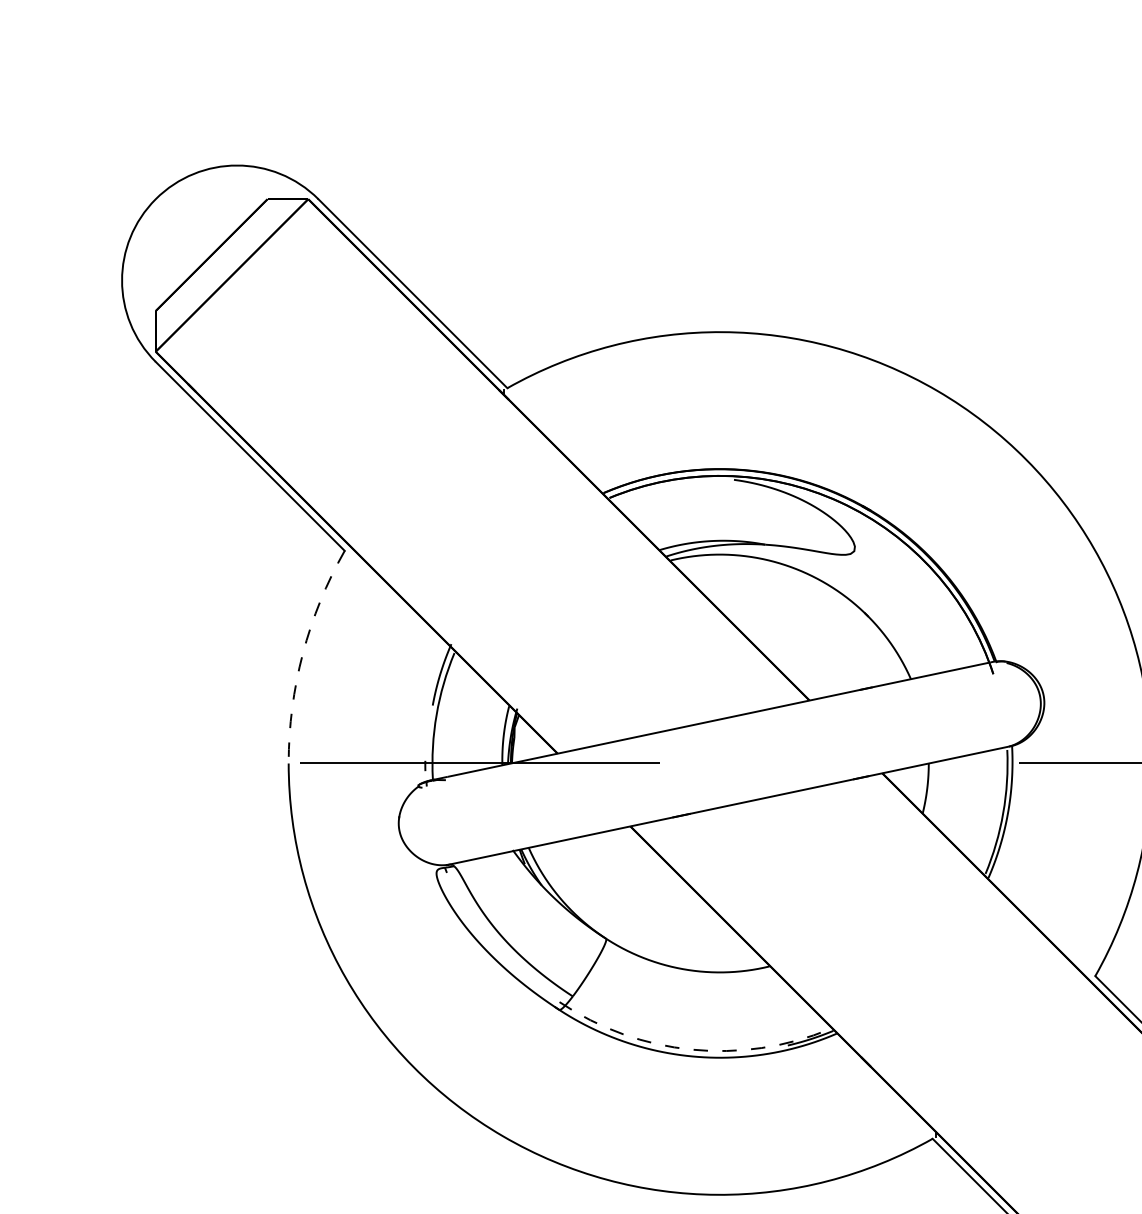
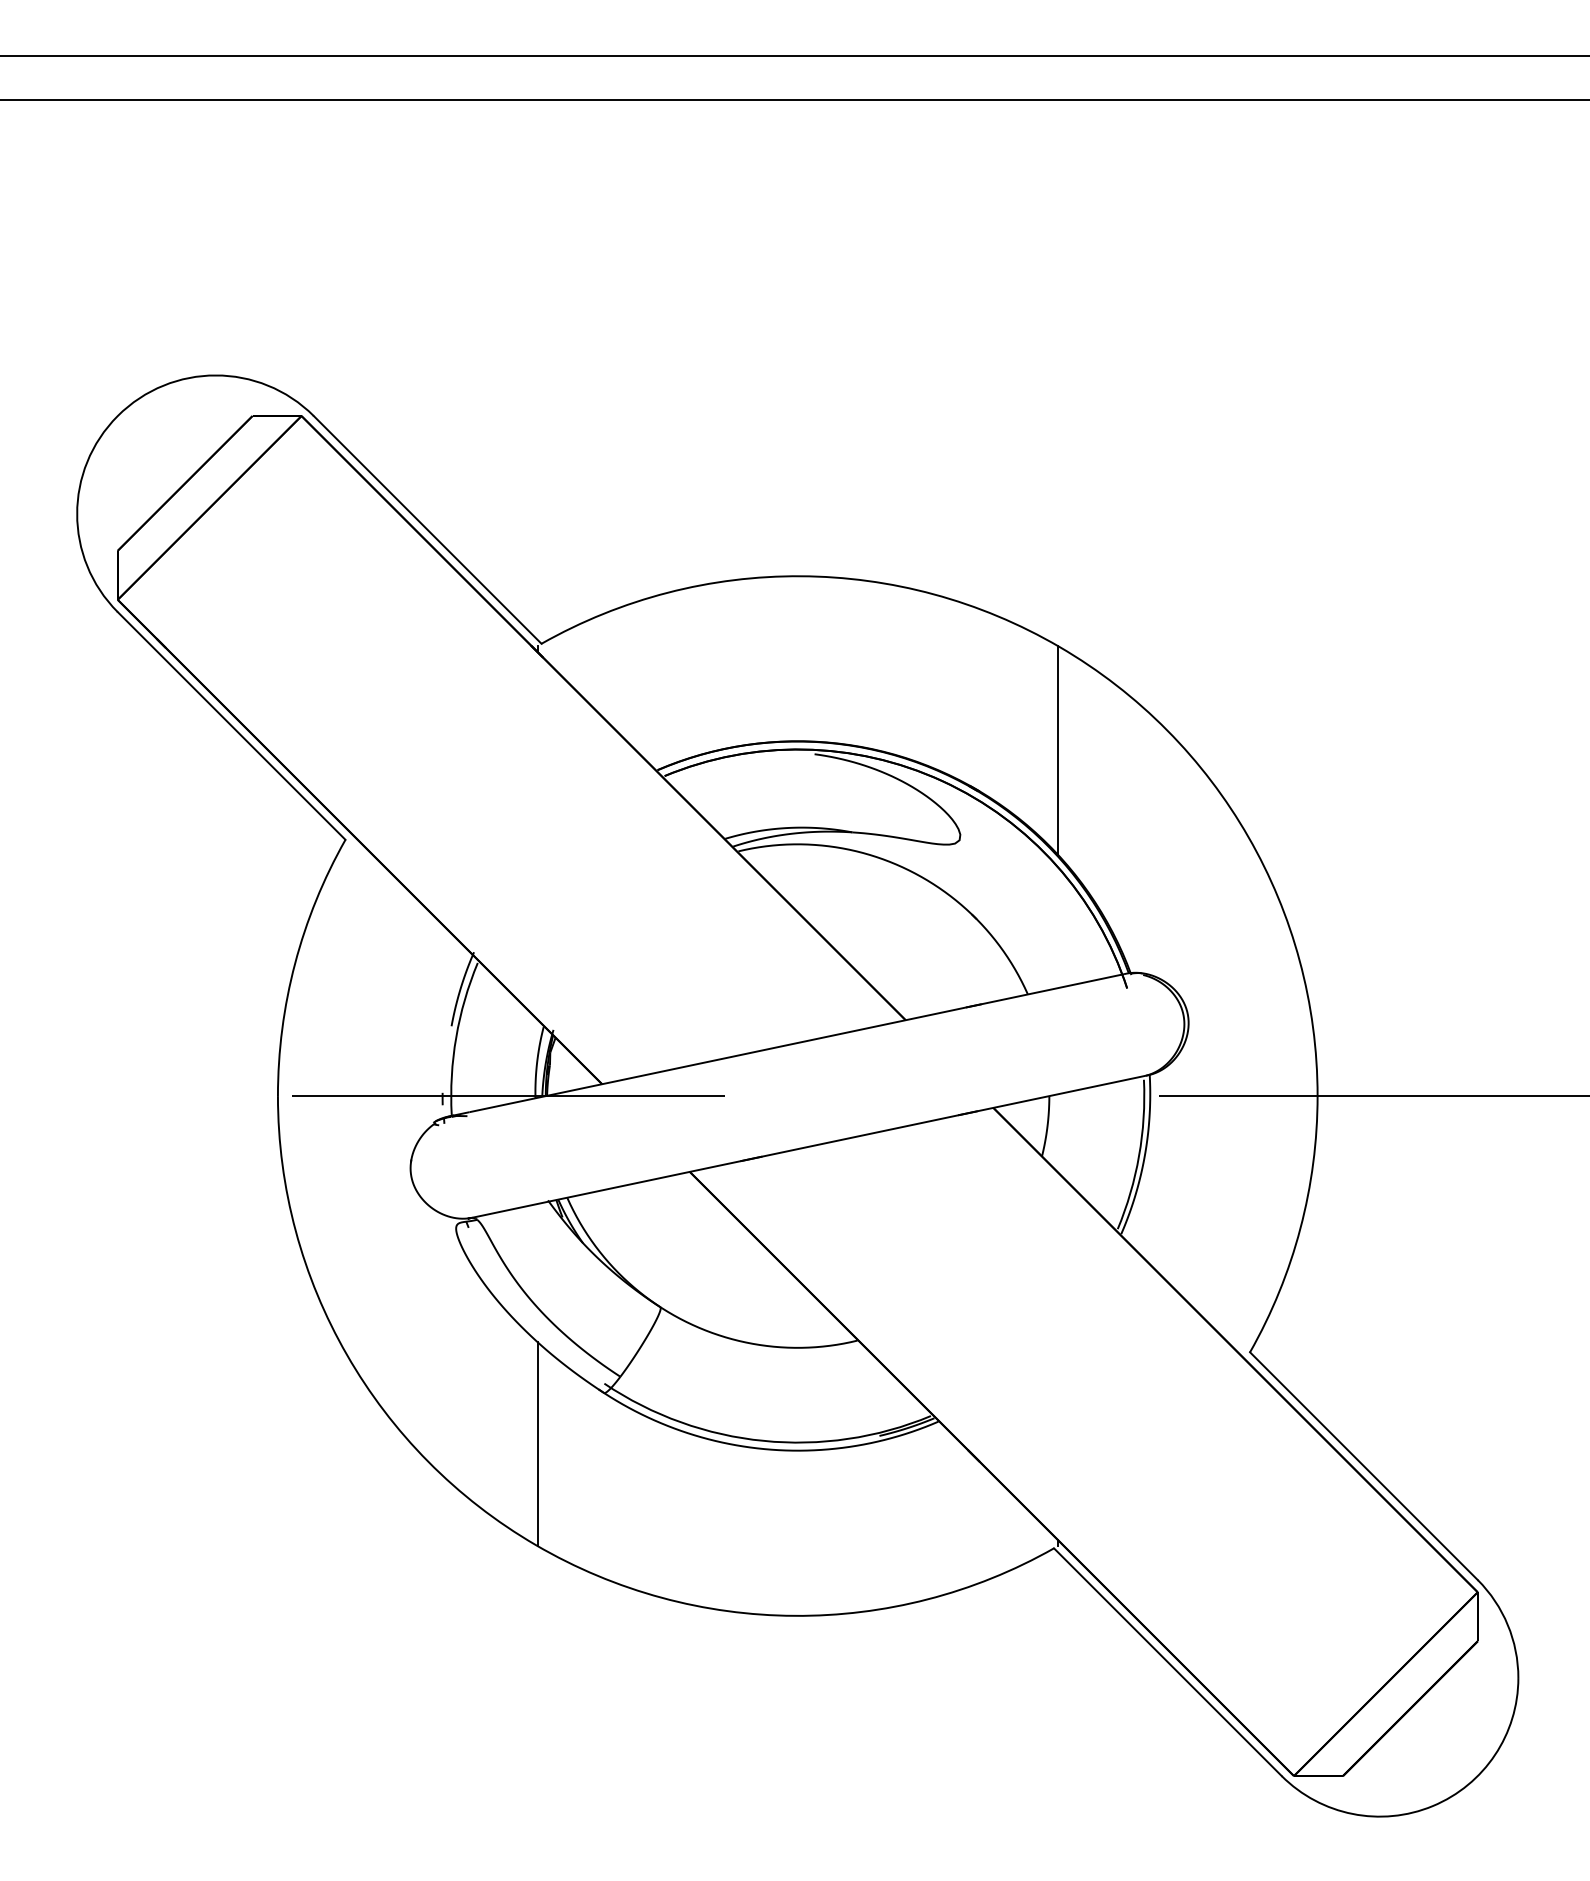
line: (935, 476) -> (1057, 750), added
arc: (303, 653) -> (295, 963), dashed -> solid
arc: (691, 1049) -> (763, 1440), dashed -> solid
line: (504, 1052) -> (537, 1444), added

